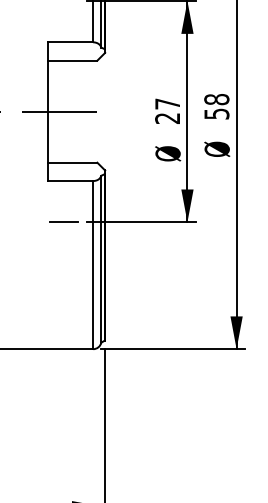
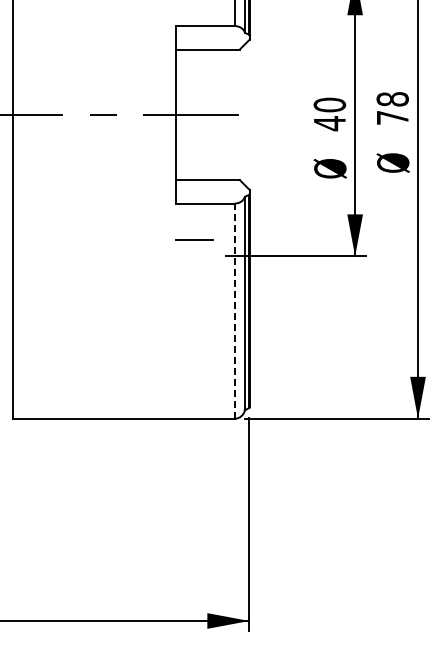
text: (167, 111) -> (329, 114), 27 -> 40
text: (216, 113) -> (392, 117), 58 -> 78
line: (64, 221) -> (194, 239), moved
line: (93, 265) -> (234, 311), solid -> dashed

